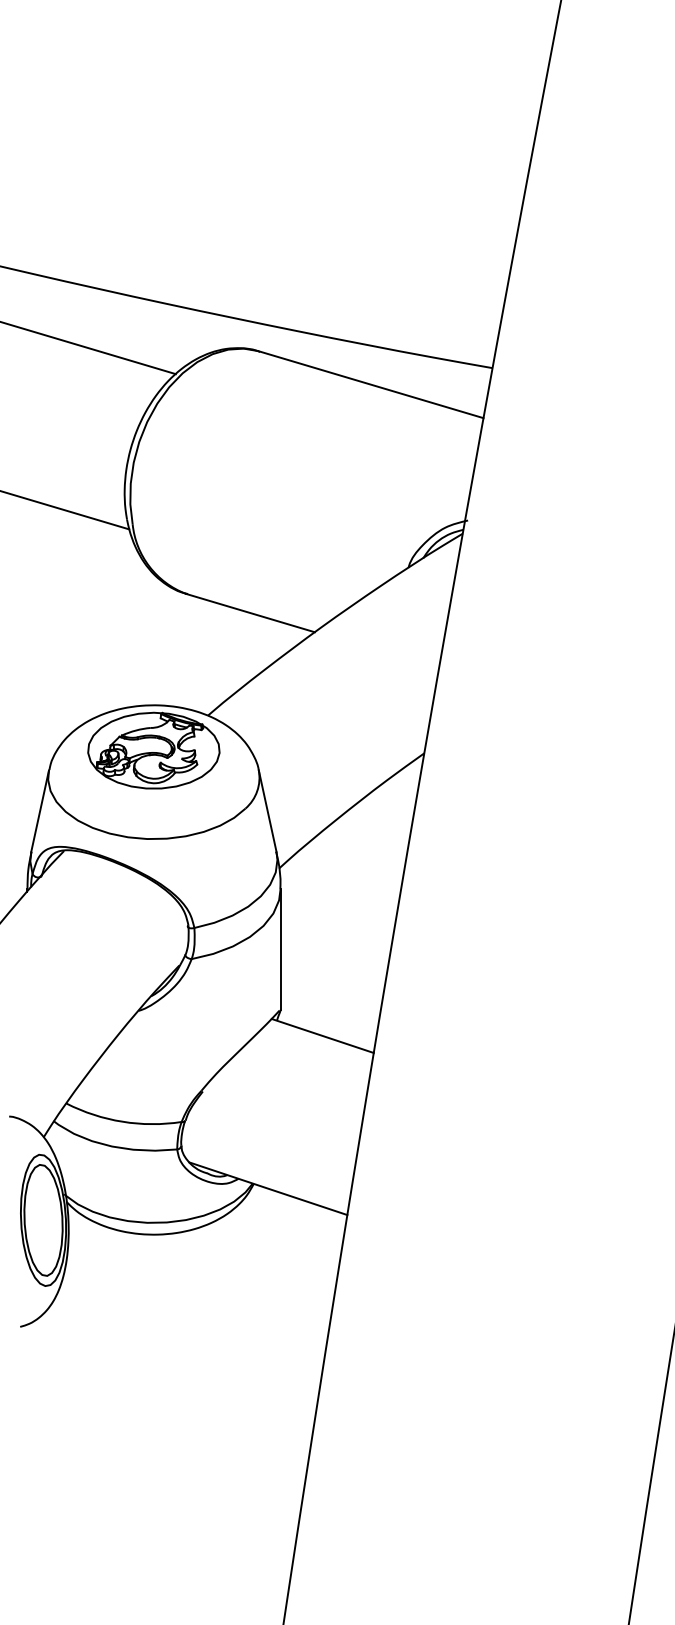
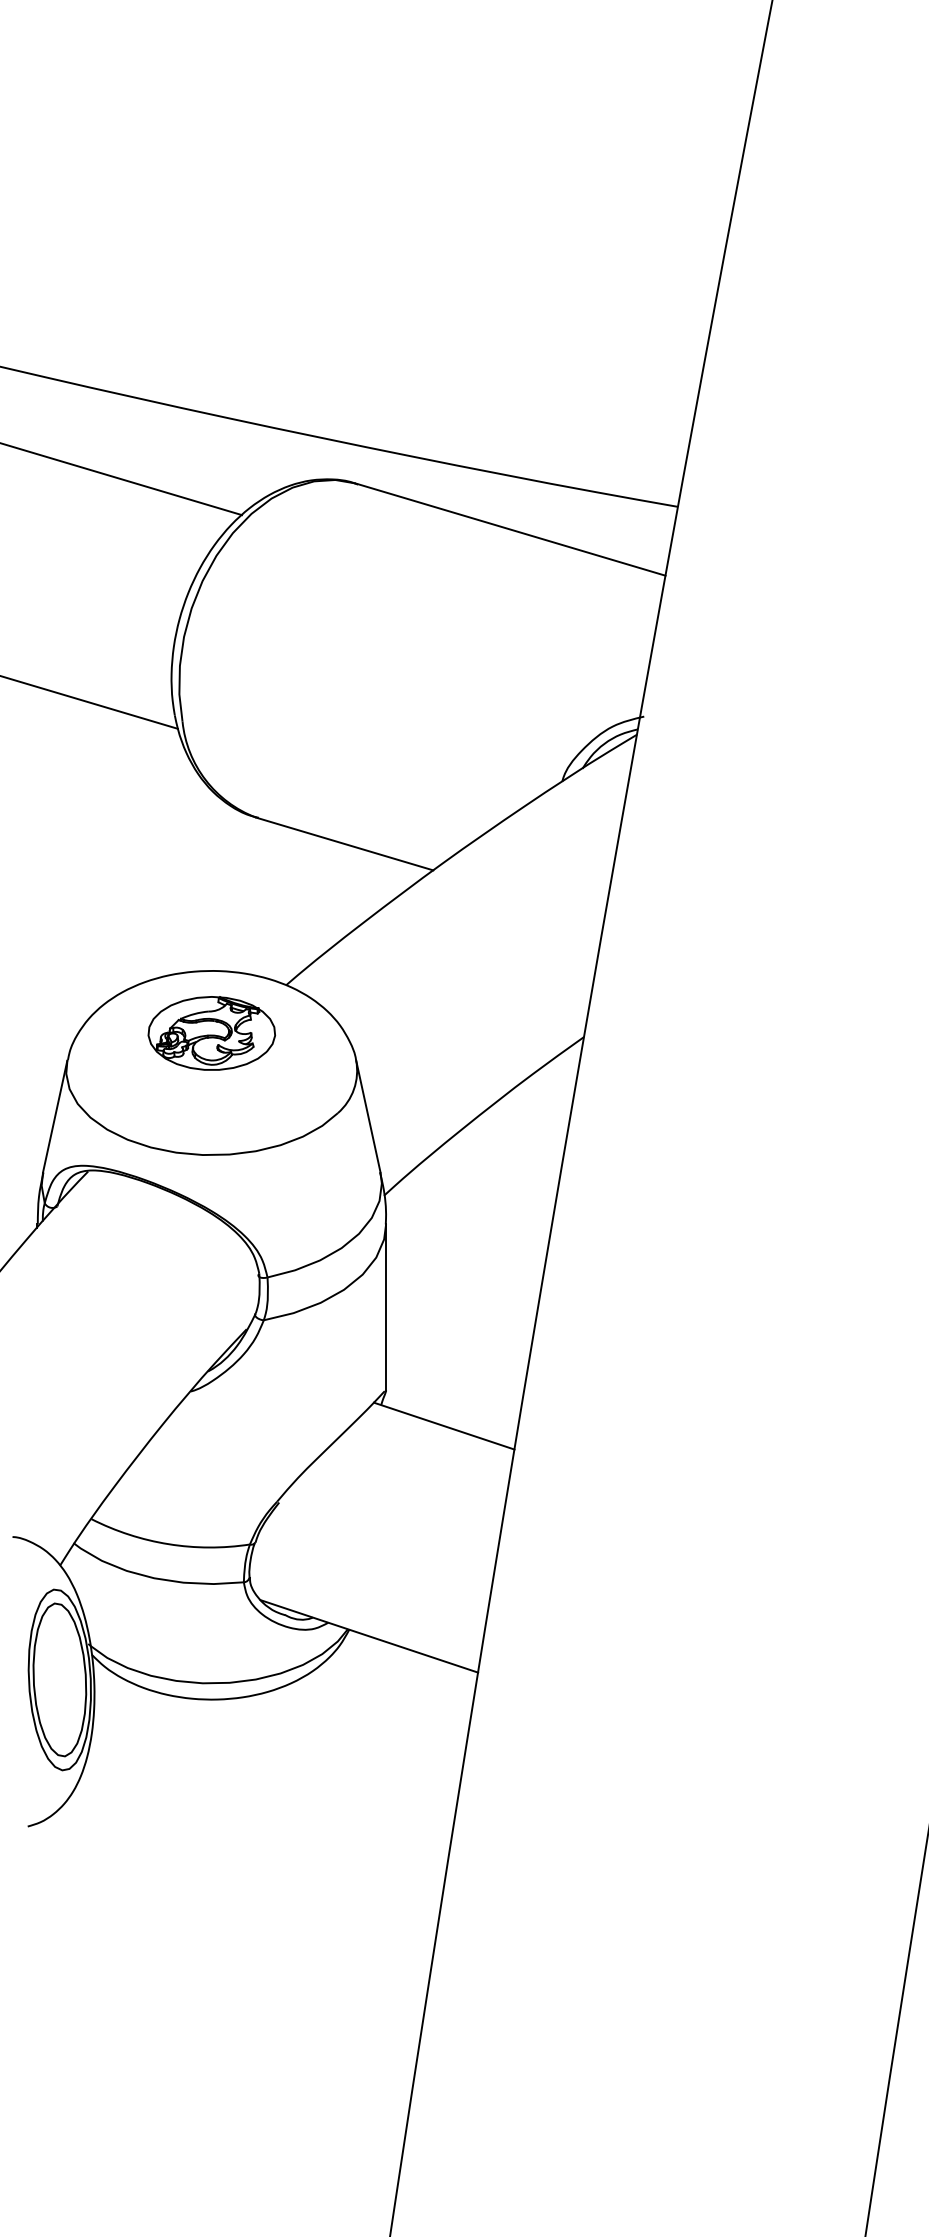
part: (153, 750) -> (211, 1033), size x0.7

